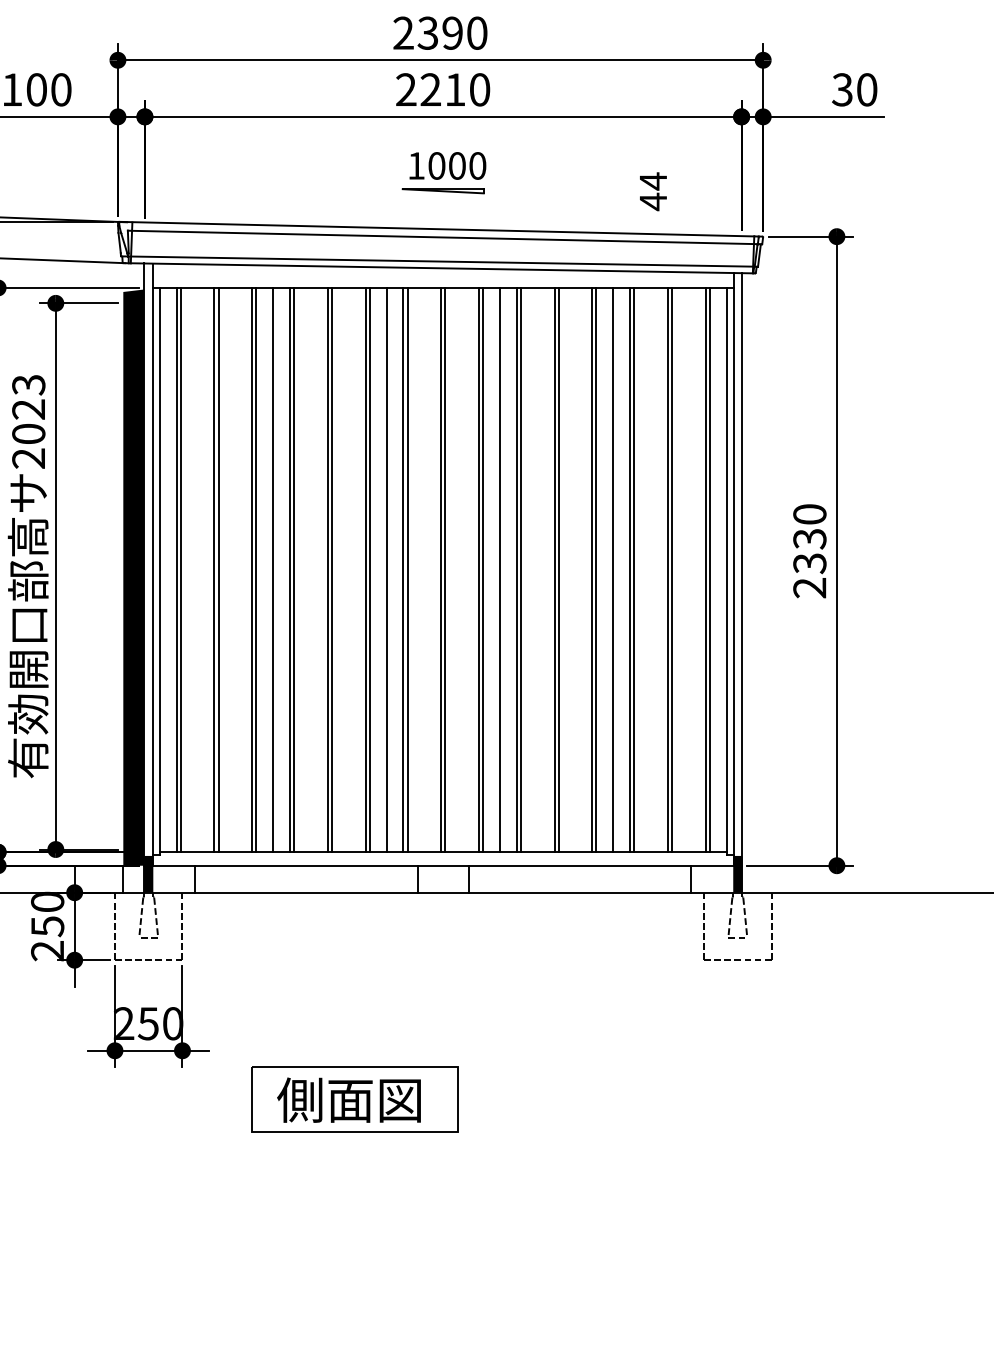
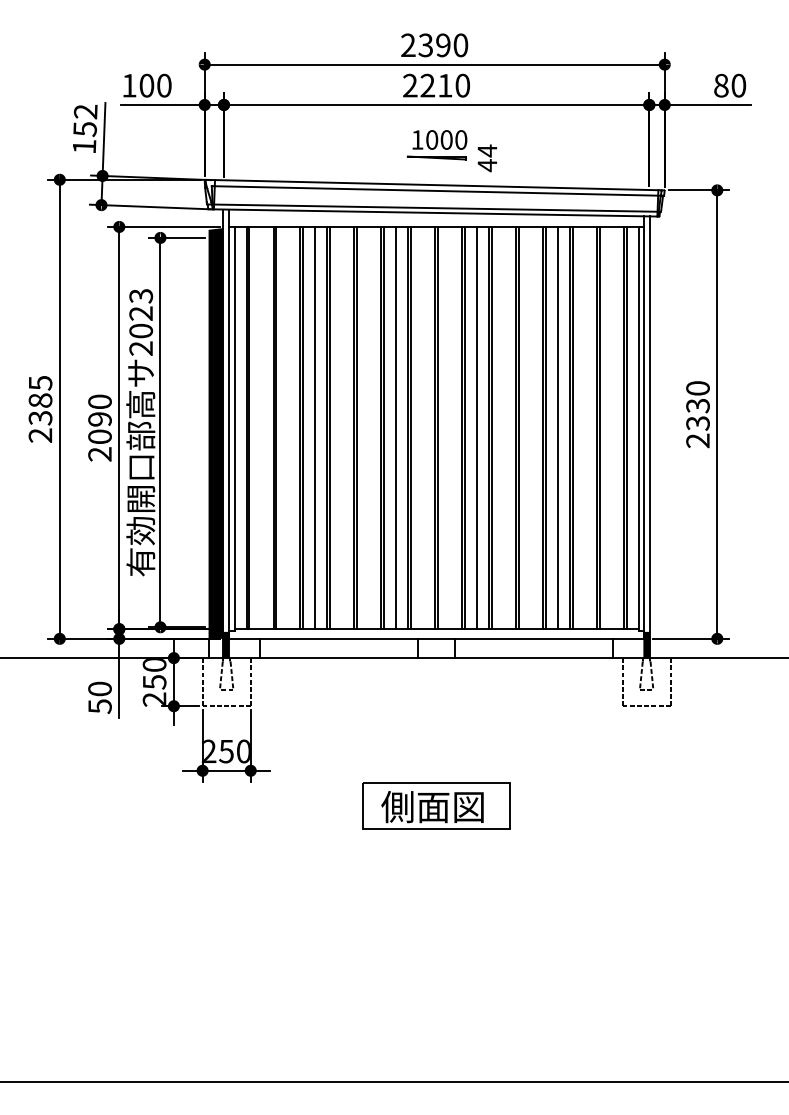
text: (841, 89) -> (720, 85), 30 -> 80
text: (652, 191) -> (486, 158), moved
part: (354, 1098) -> (436, 805), moved

